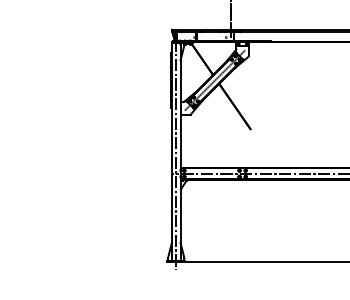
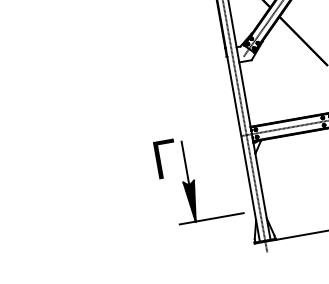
part: (131, 201) -> (198, 178), added

